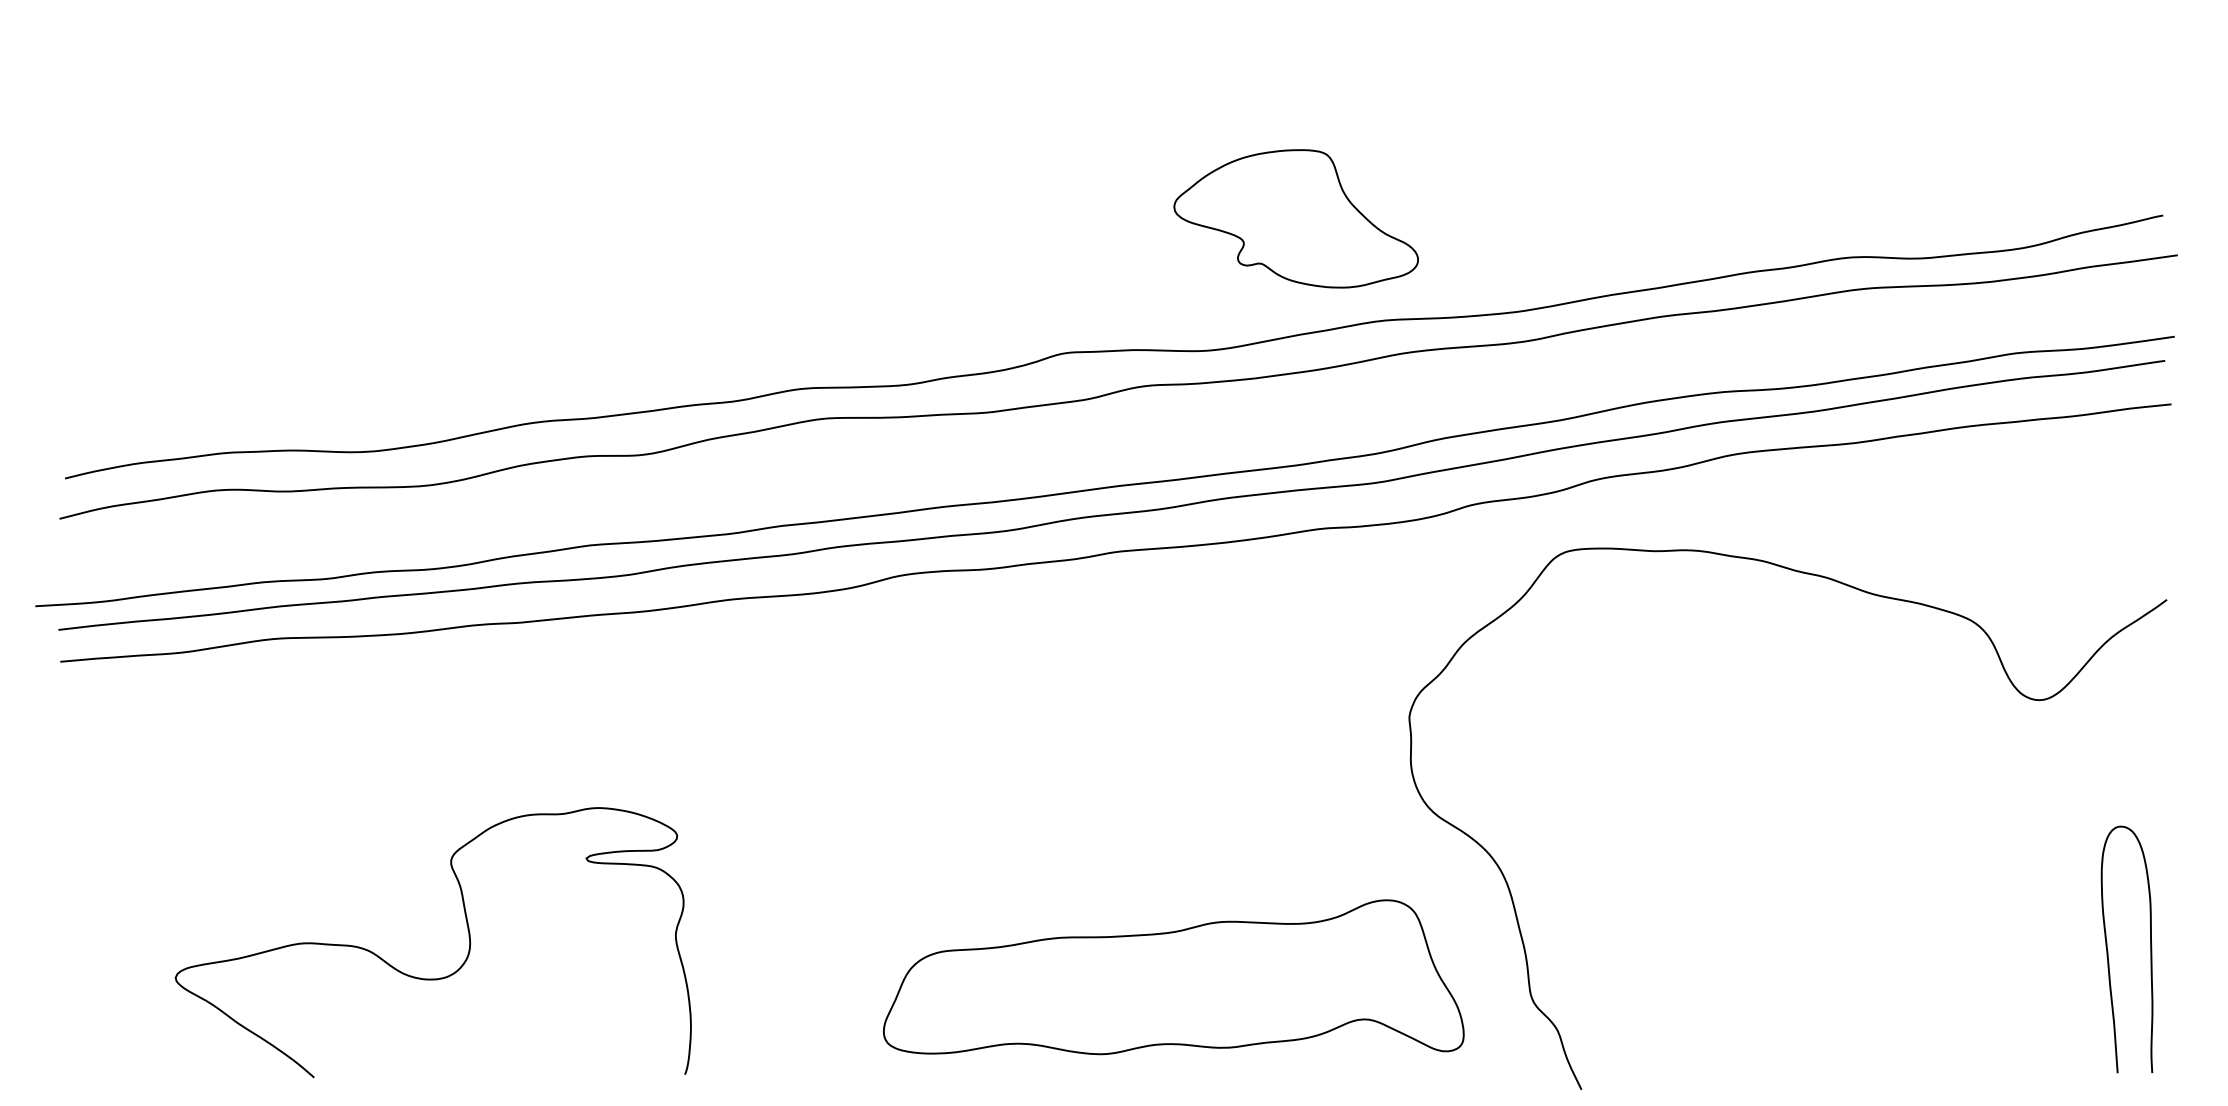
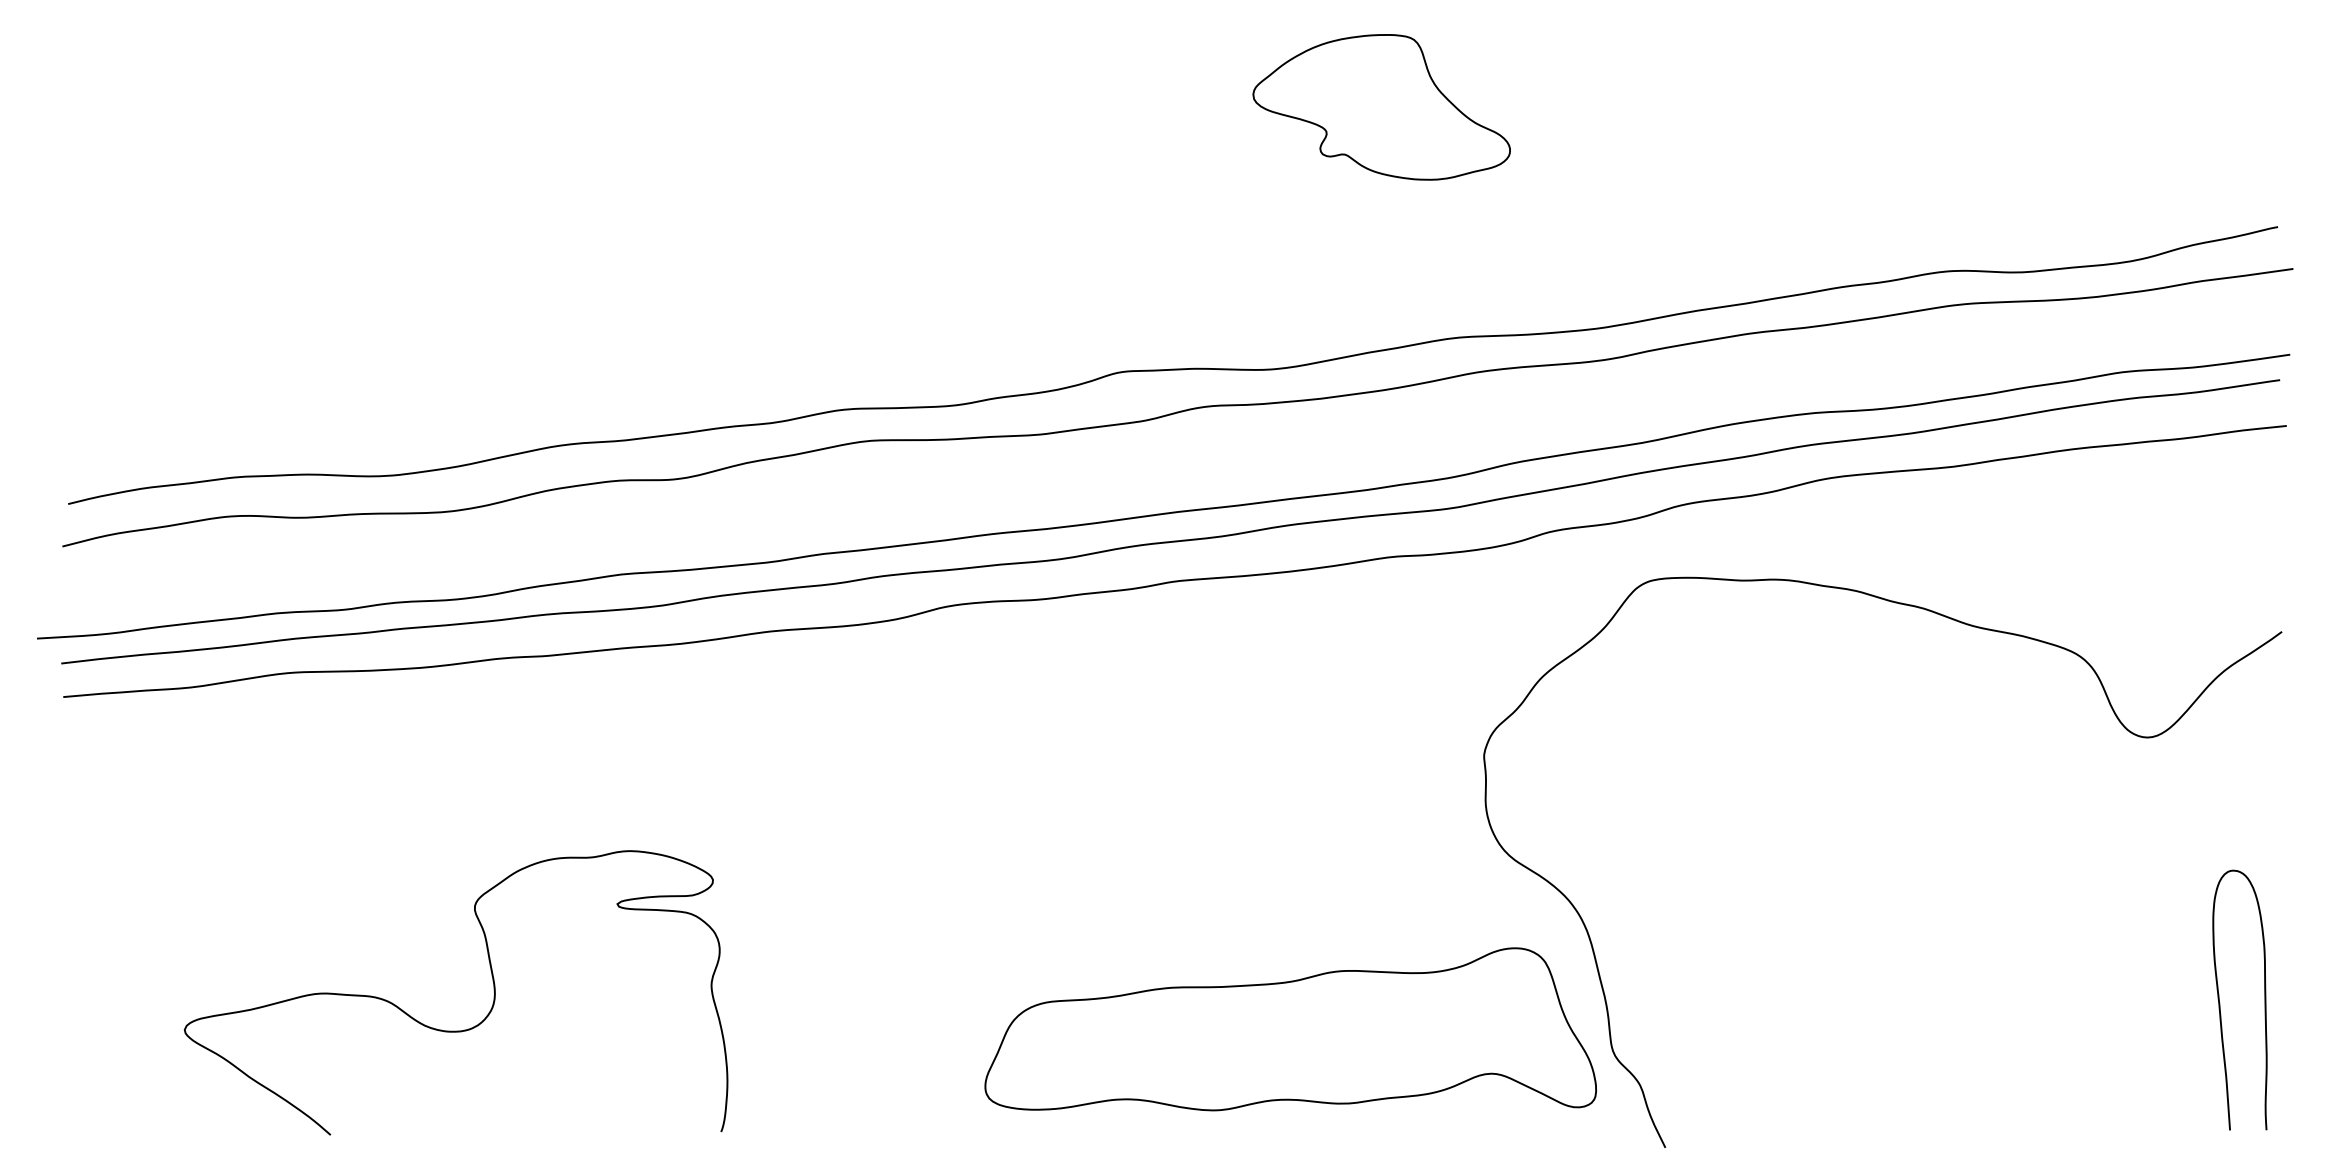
part: (1295, 218) -> (1381, 106), moved
part: (1173, 977) -> (1290, 1029), moved

